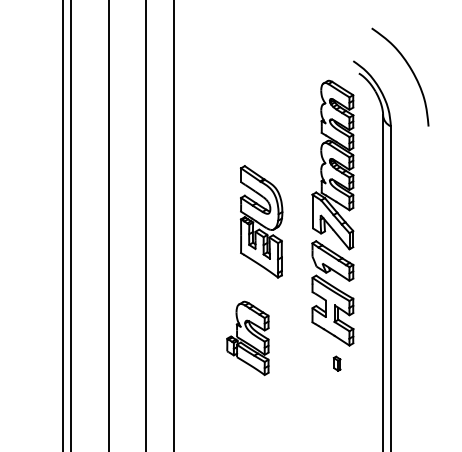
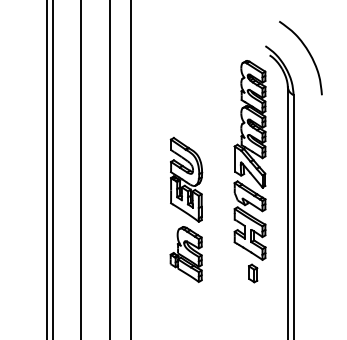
part: (261, 221) -> (186, 179), moved
part: (337, 363) -> (253, 273), size x1.67

